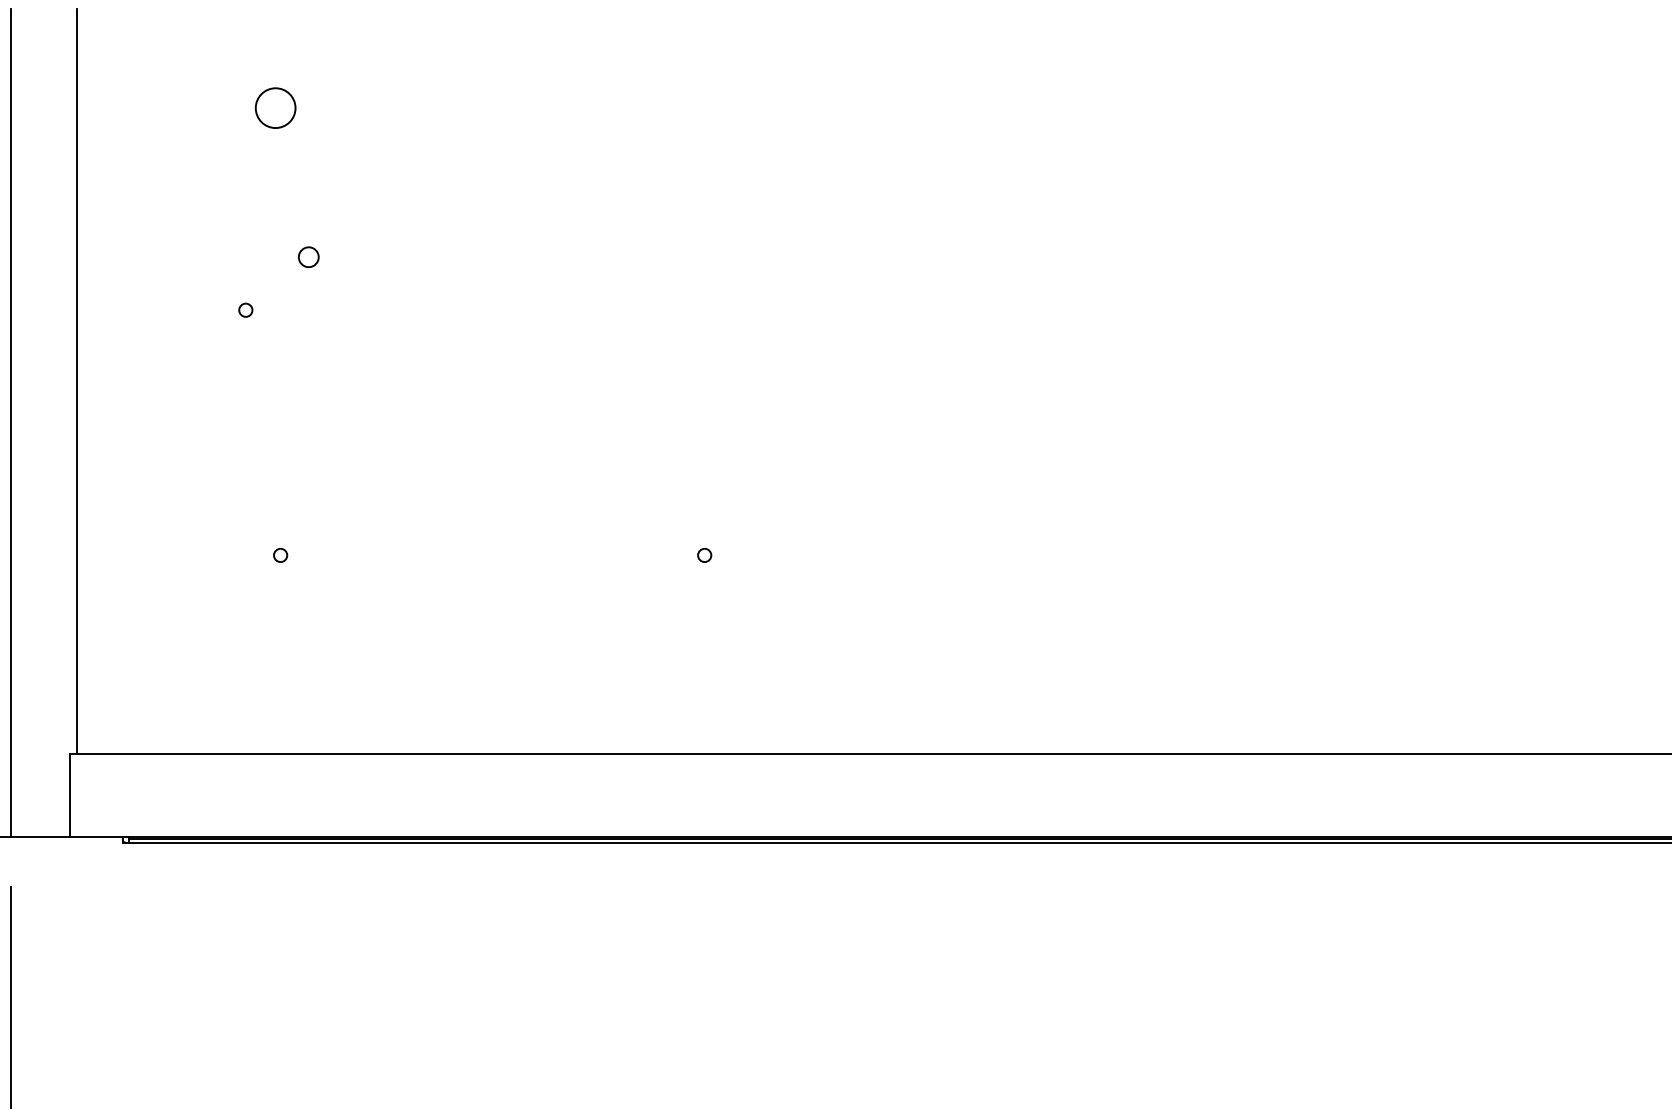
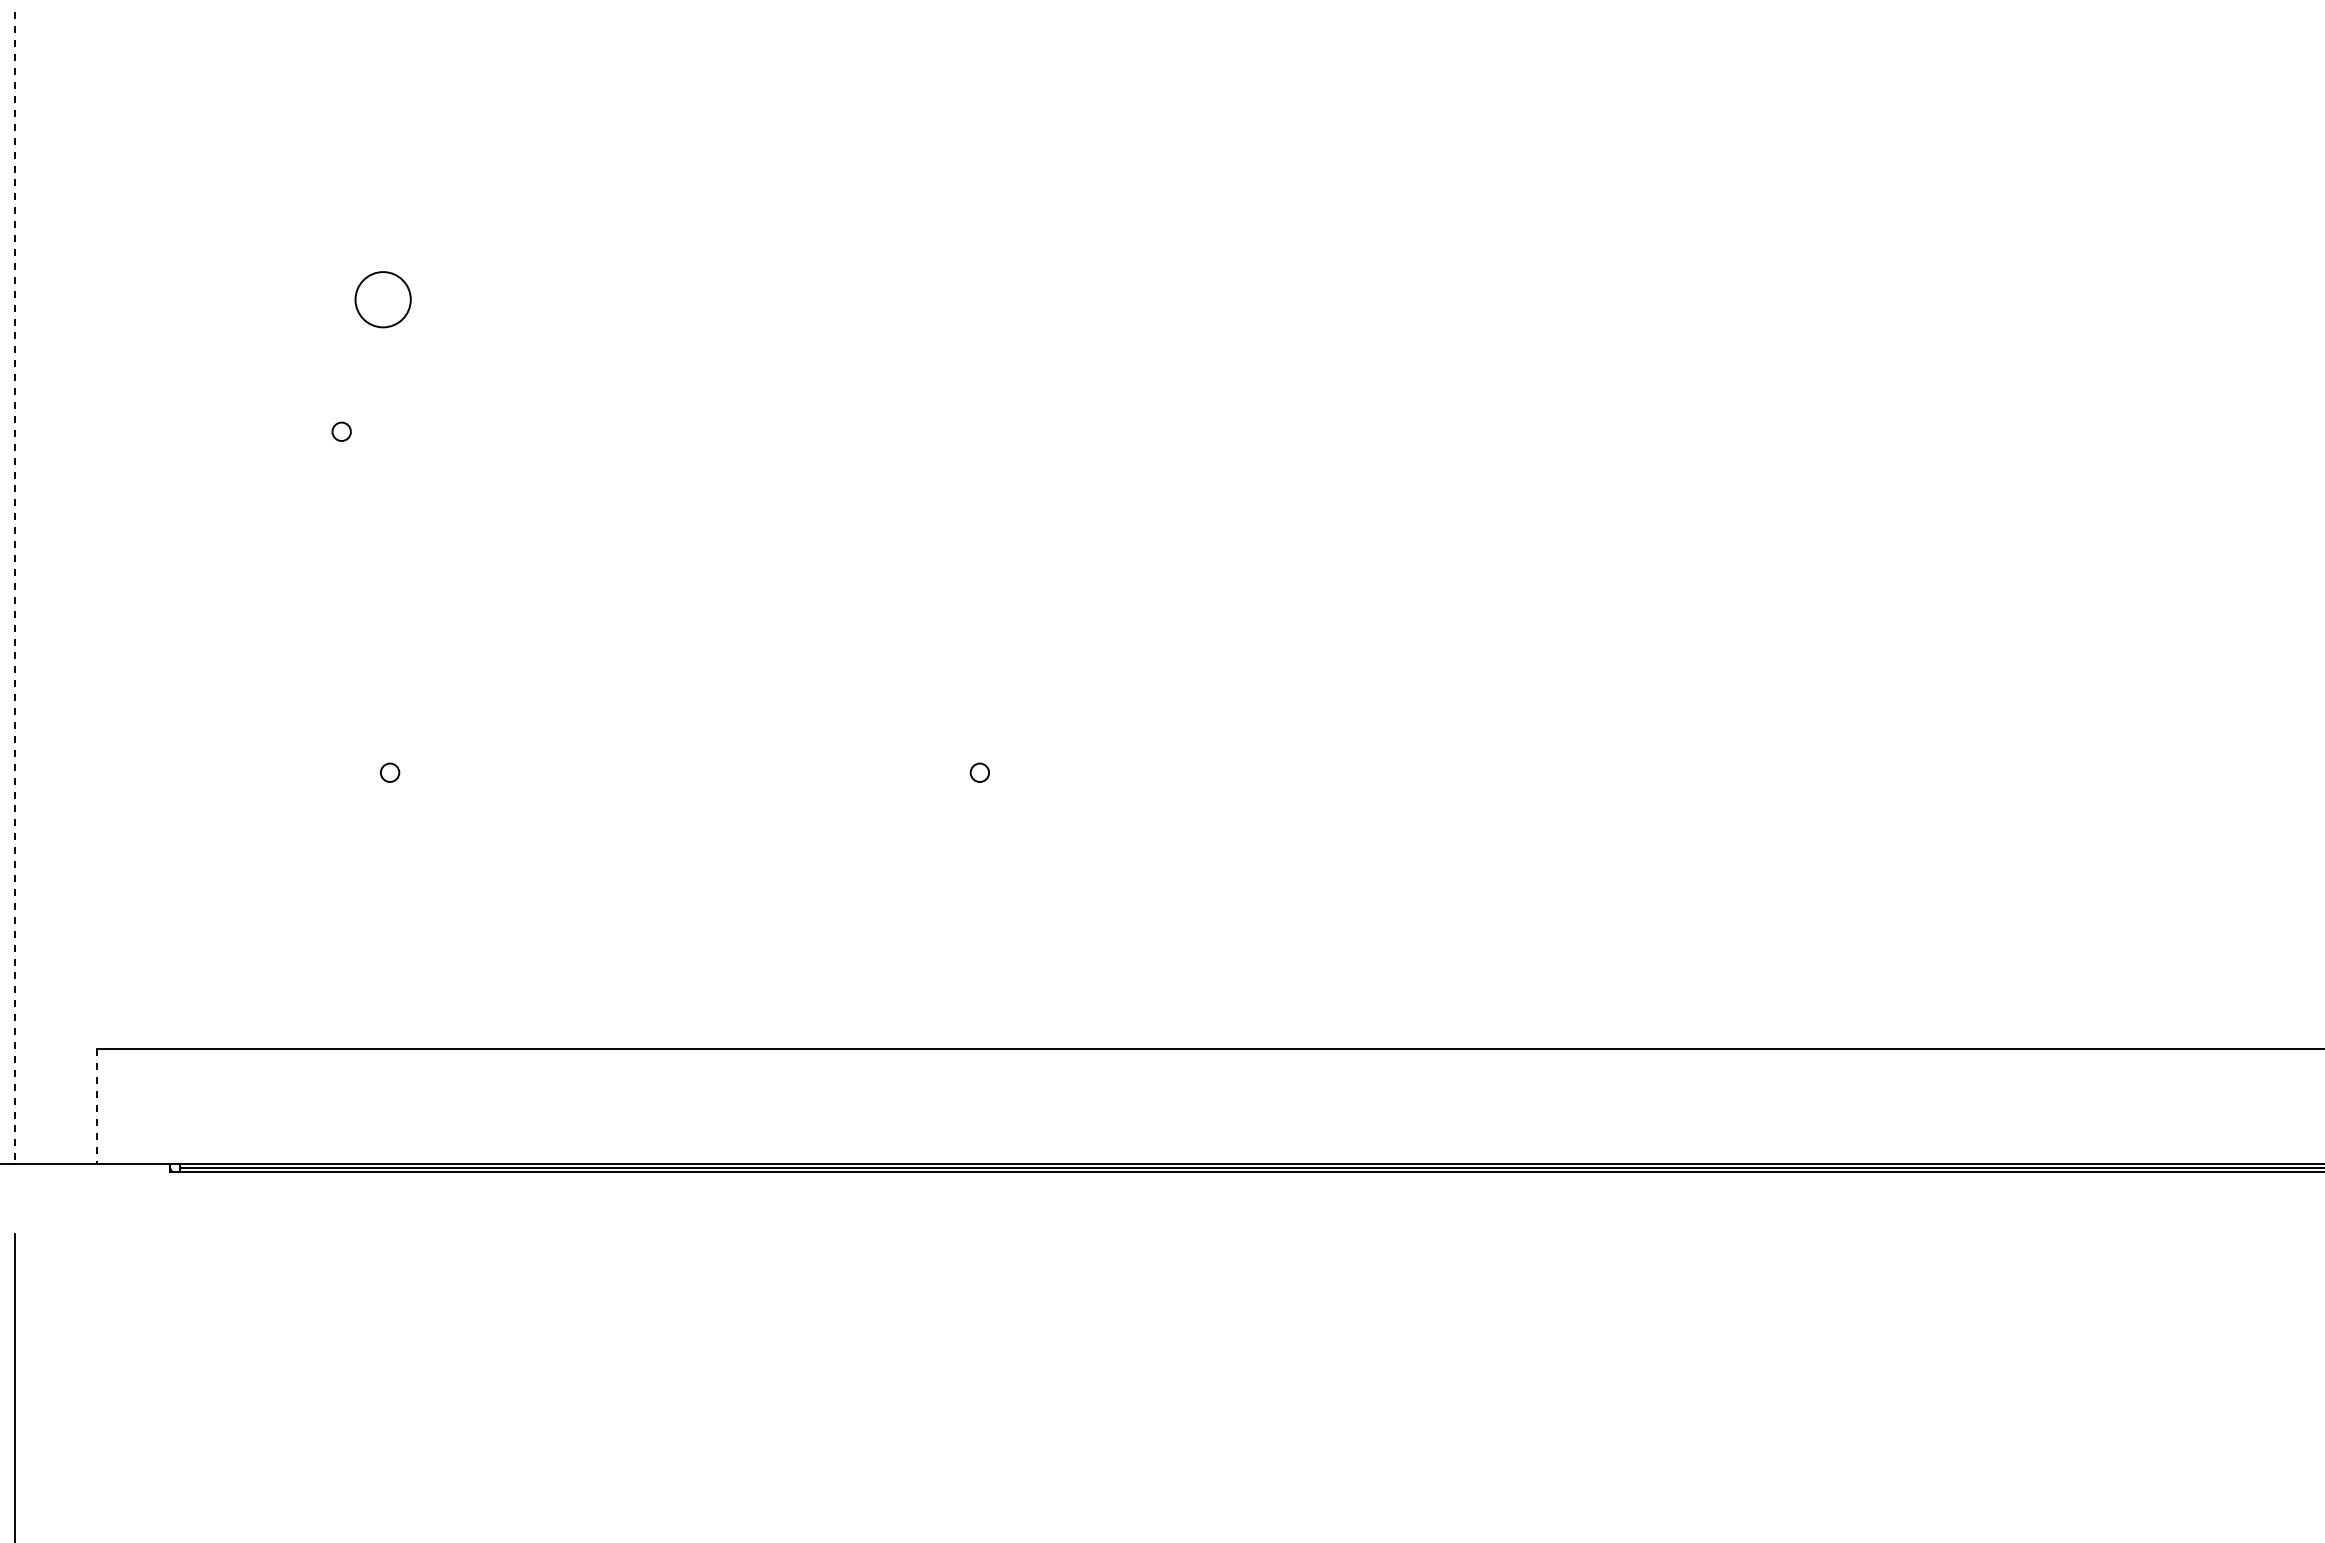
circle: (275, 108) -> (382, 299), moved
circle: (308, 256) -> (428, 357), removed
line: (76, 381) -> (106, 530), removed
line: (10, 422) -> (14, 588), solid -> dashed
line: (70, 795) -> (97, 1106), solid -> dashed

